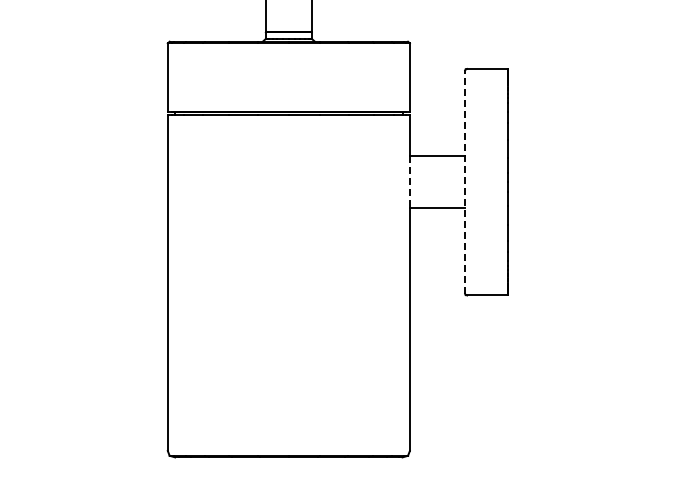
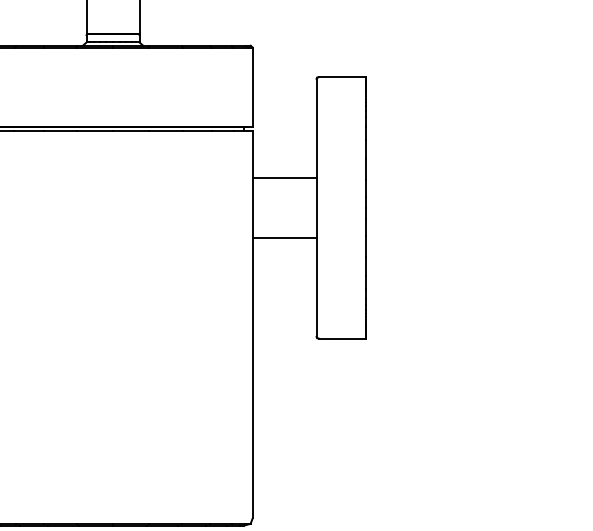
line: (409, 182) -> (252, 208), dashed -> solid
line: (465, 182) -> (316, 208), dashed -> solid

